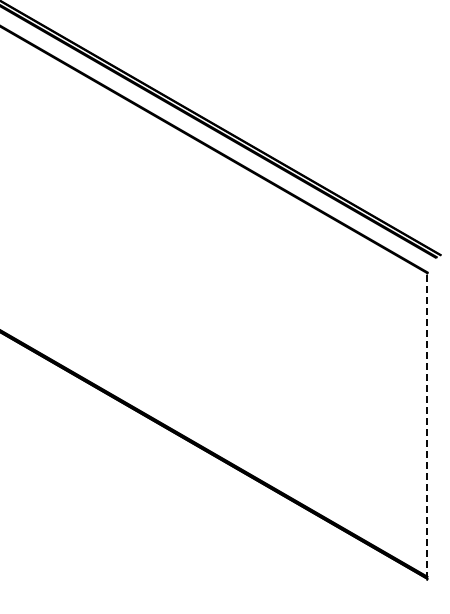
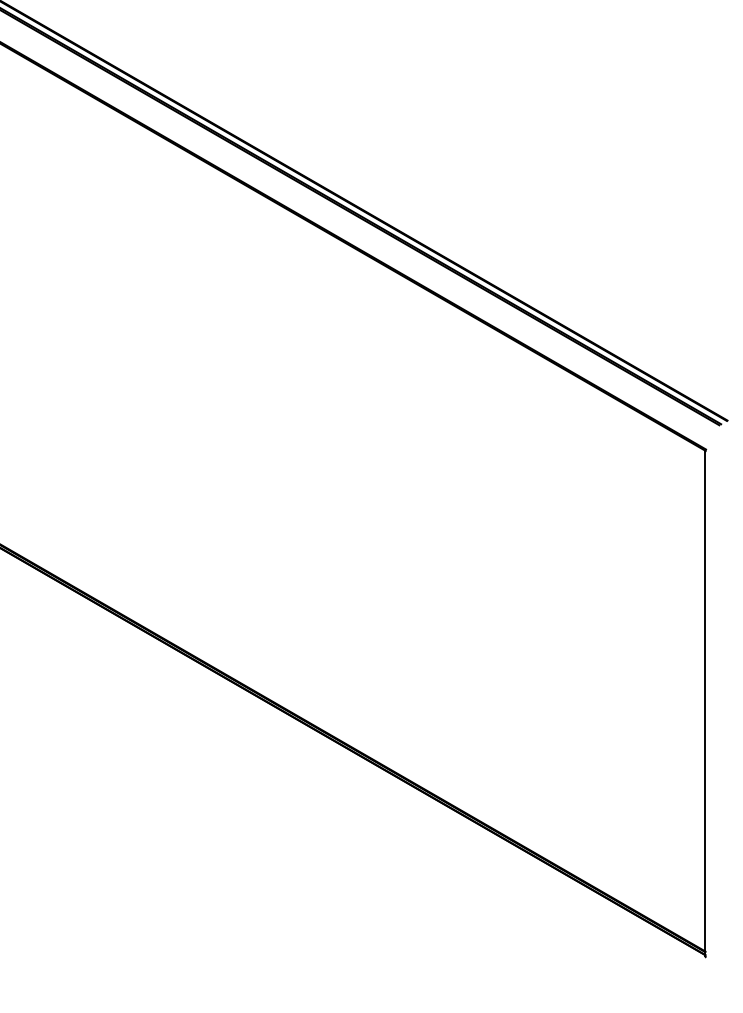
line: (427, 426) -> (705, 703), dashed -> solid

